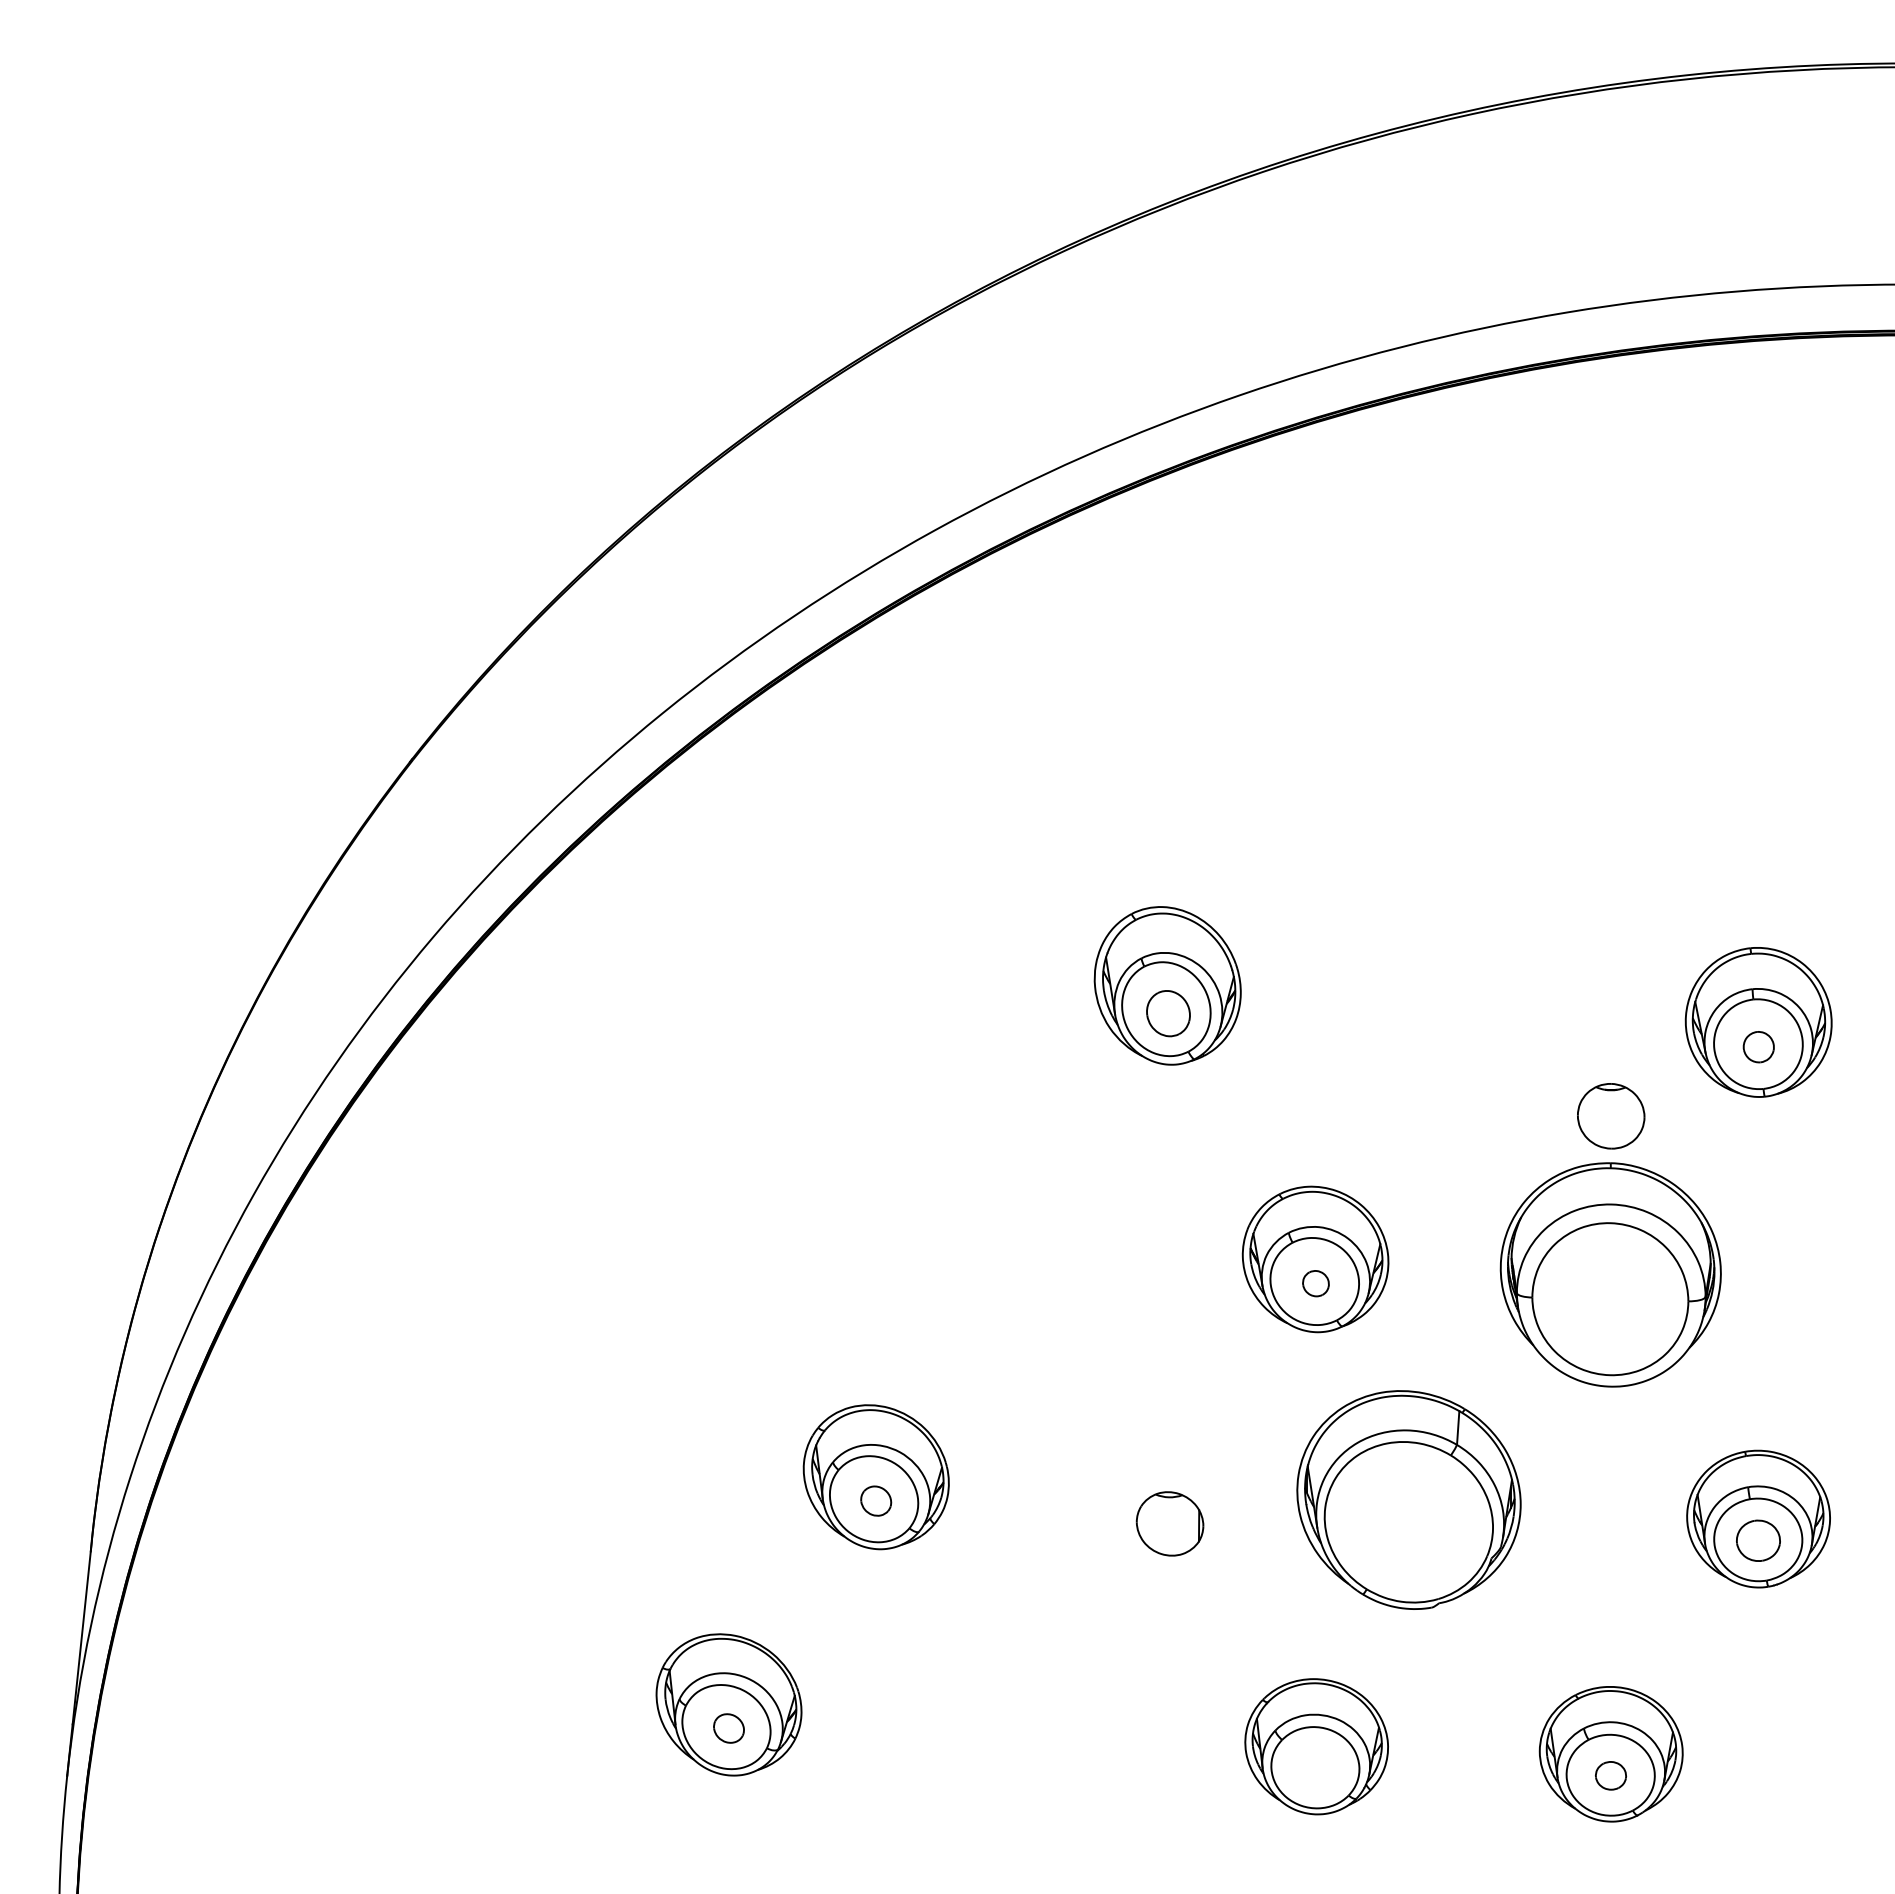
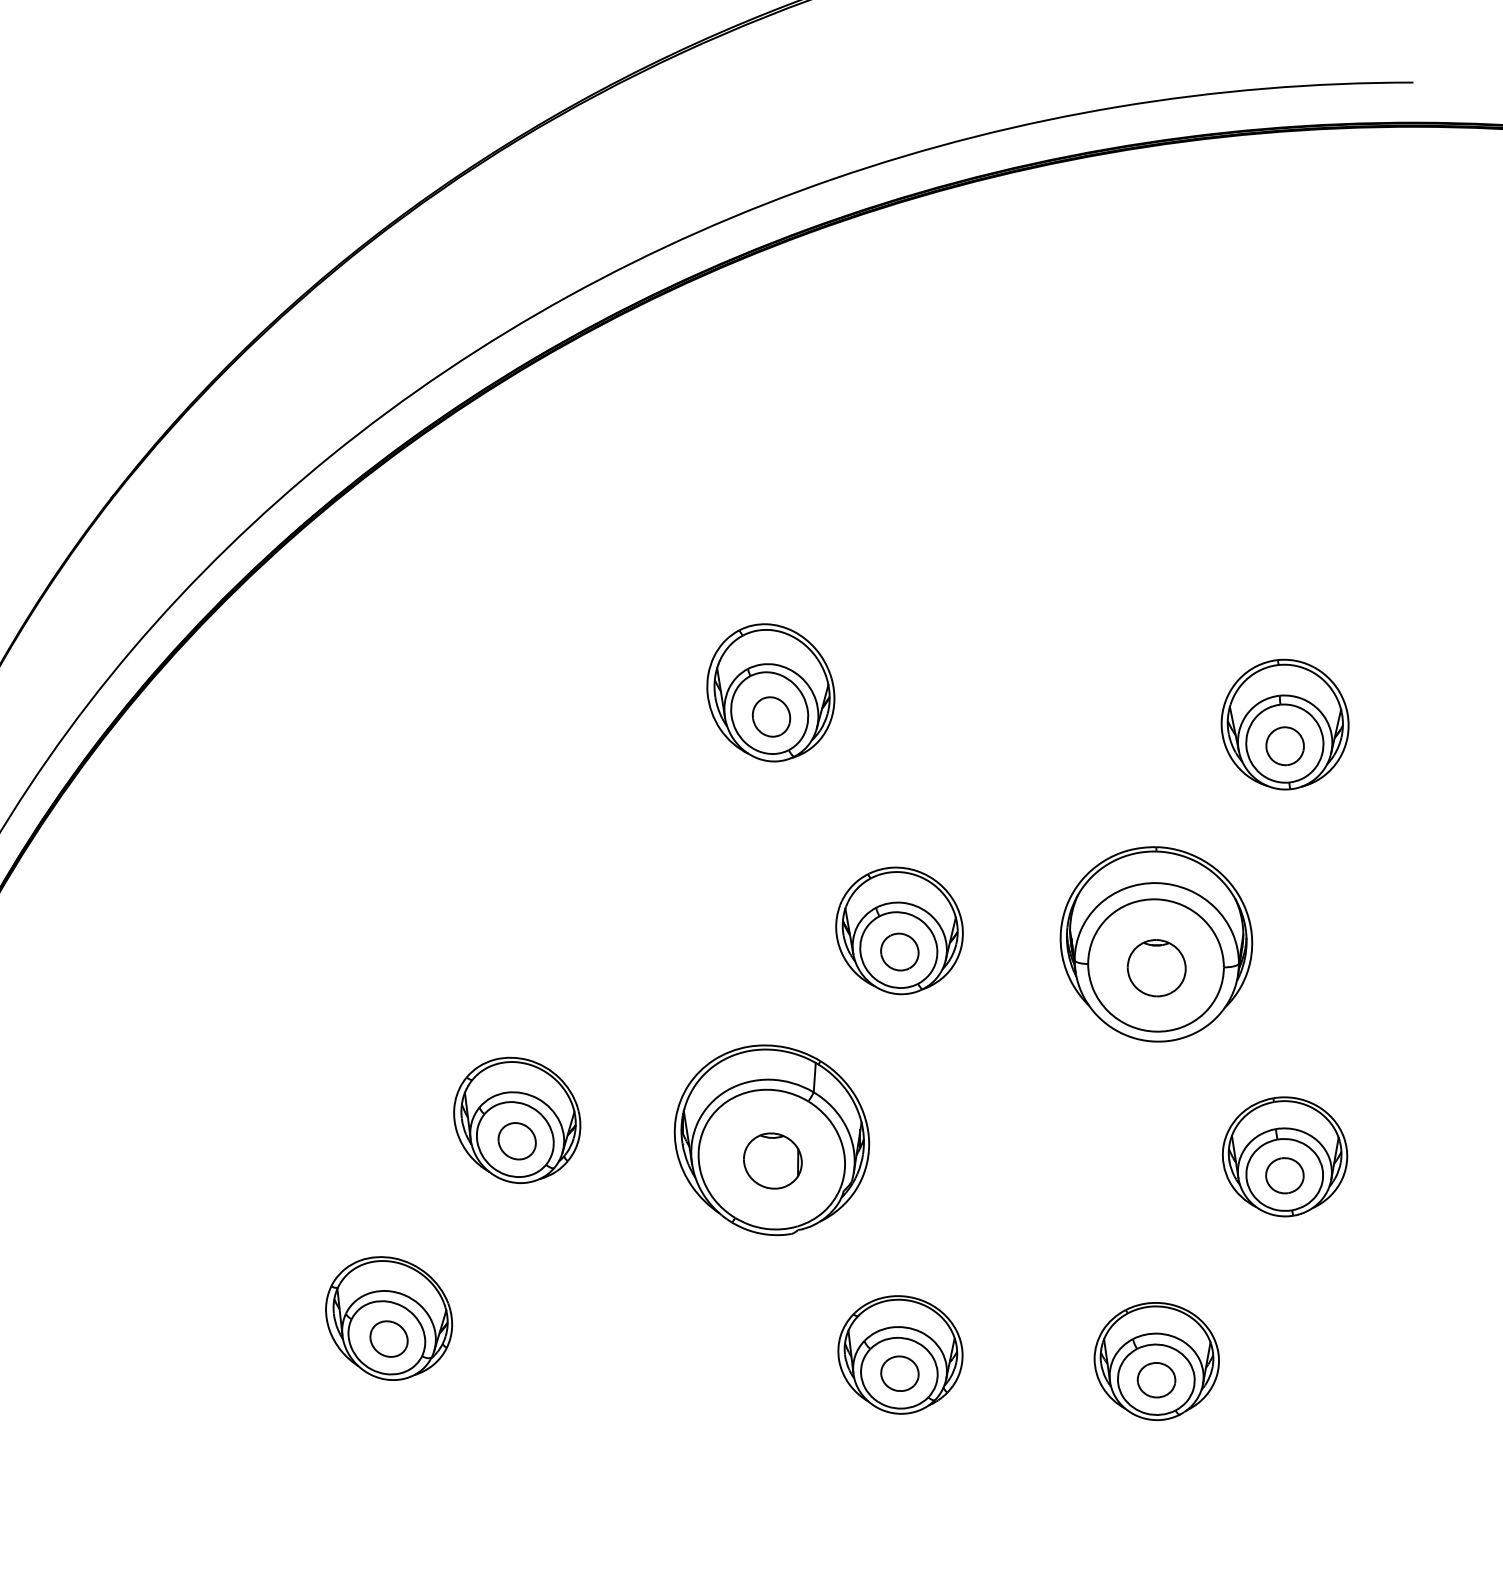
part: (1758, 1046) -> (1284, 745), size x1.43
part: (1611, 1116) -> (1157, 968), moved
part: (1315, 1283) -> (899, 951), size x1.67
part: (1408, 1499) -> (771, 1139), moved
part: (875, 1500) -> (516, 1140), size x1.43
part: (728, 1728) -> (388, 1339), size x1.43
part: (1315, 1768) -> (899, 1373), added
part: (1610, 1775) -> (1156, 1379), size x1.43

